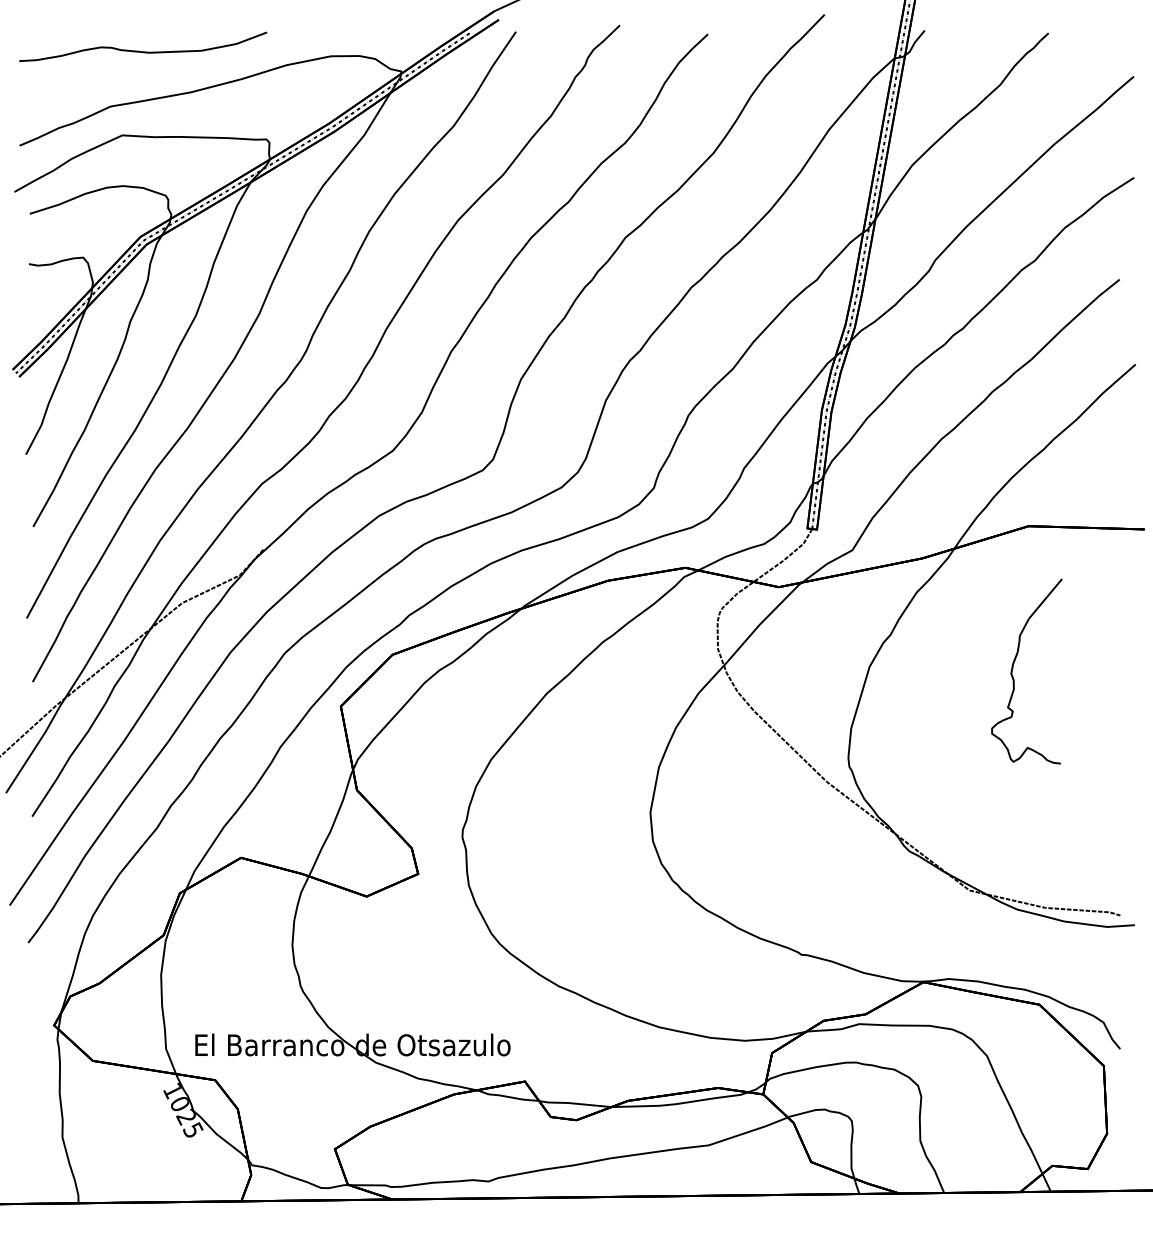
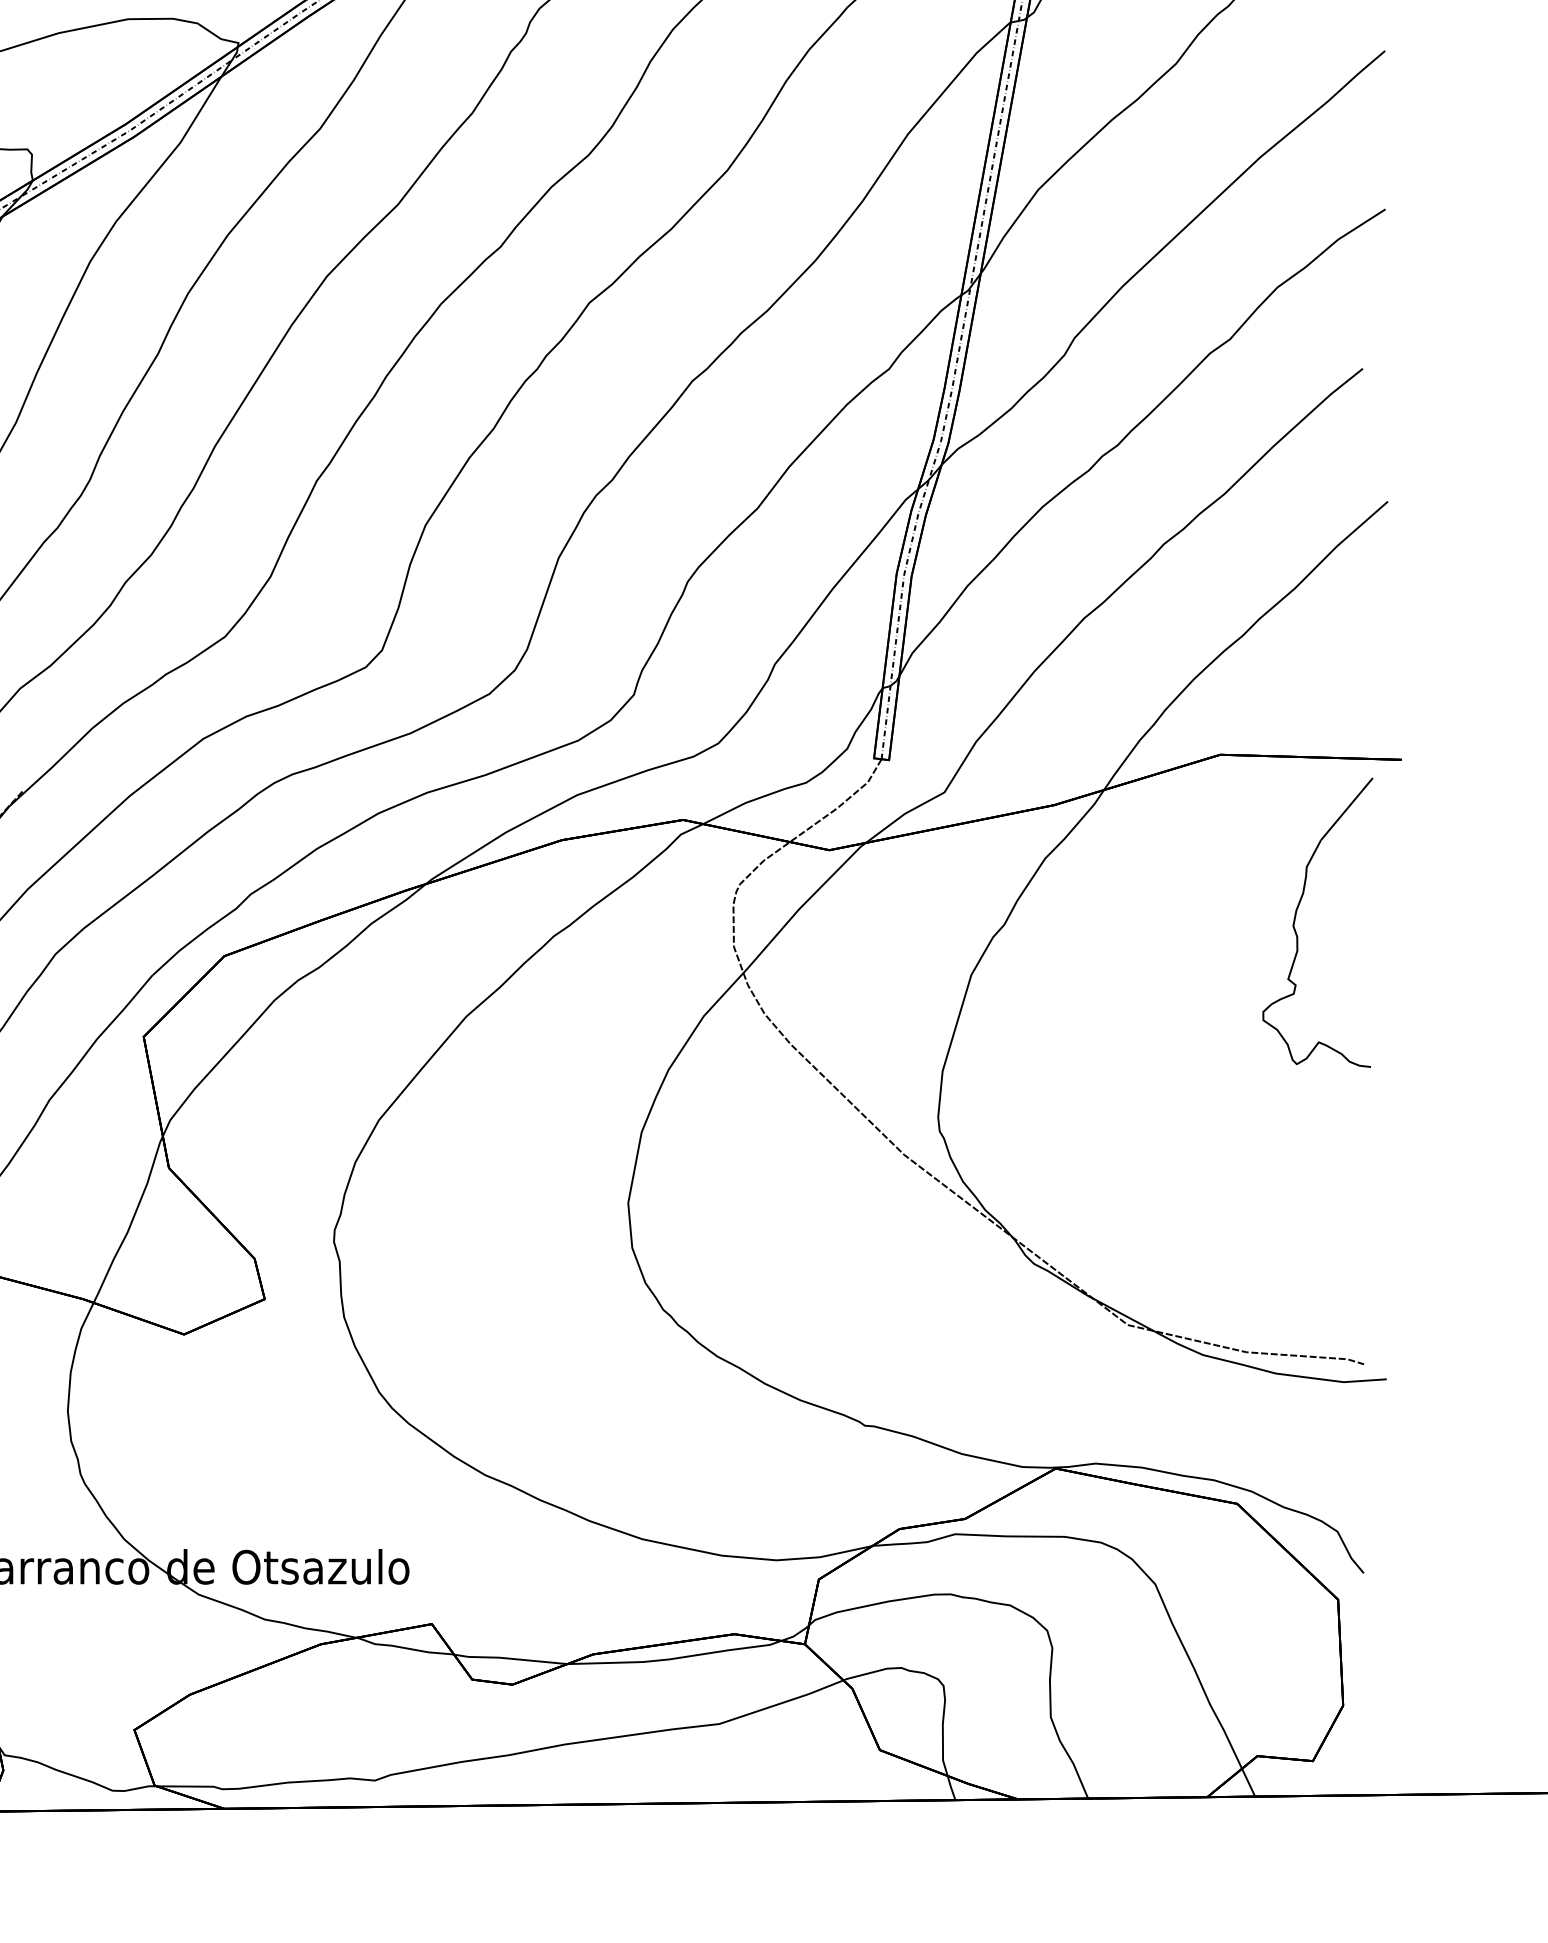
part: (1013, 668) -> (1296, 918), moved

